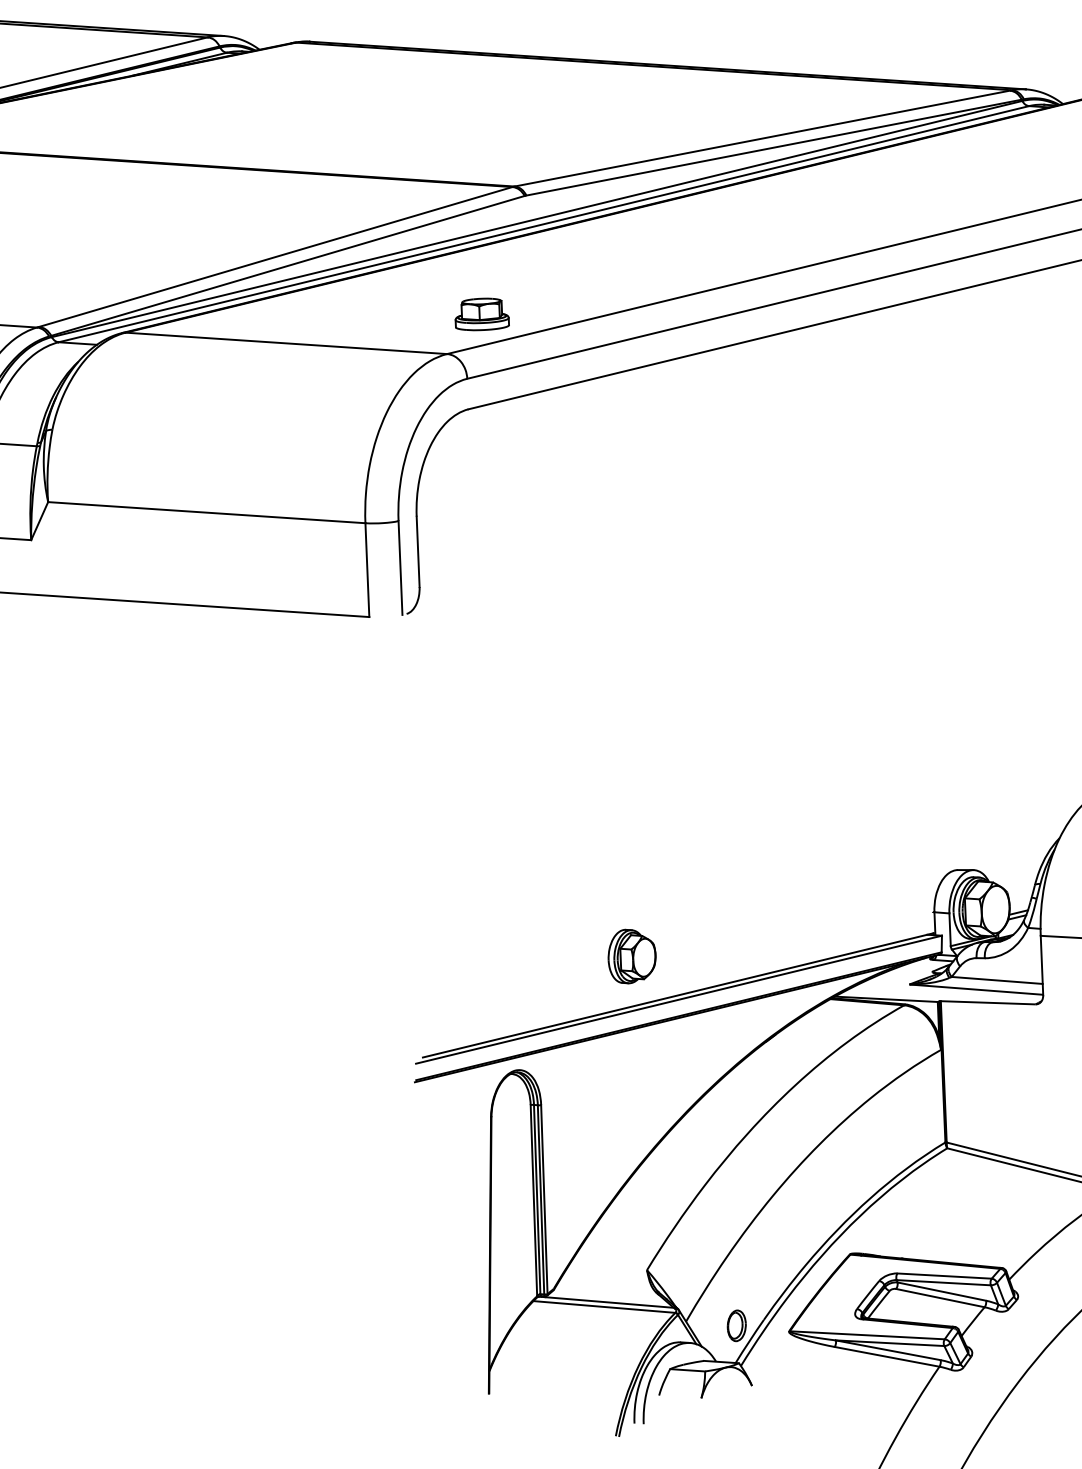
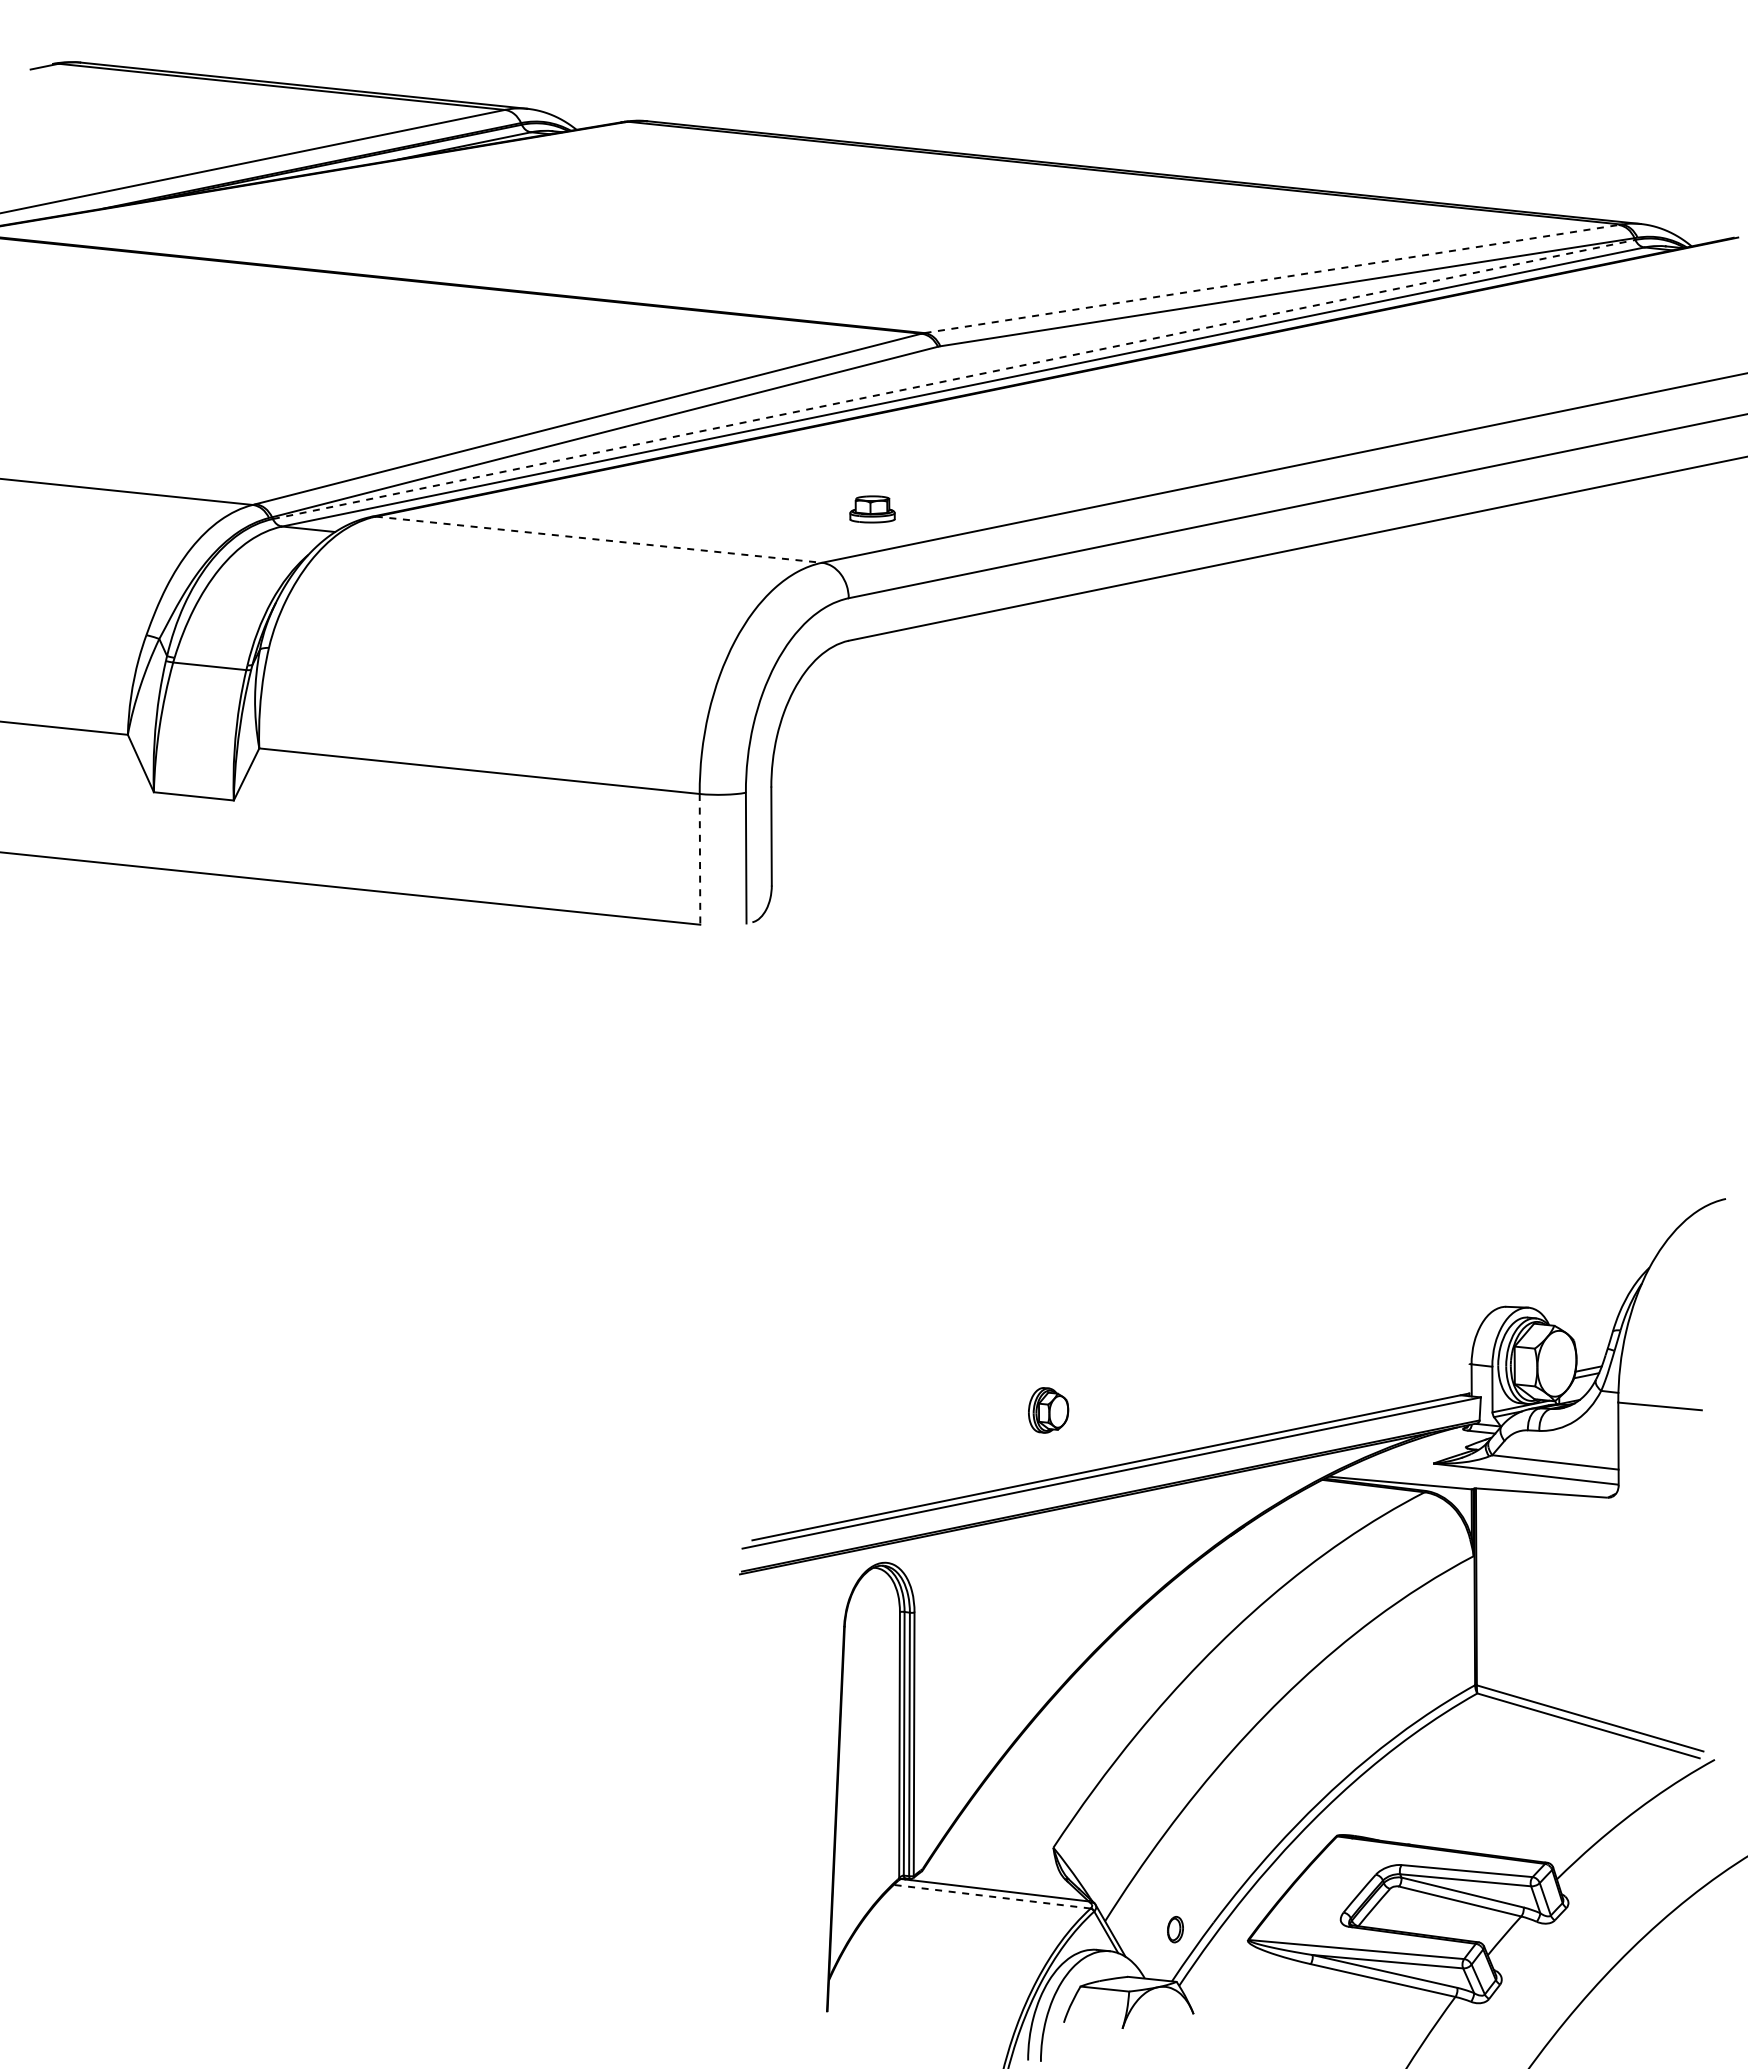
line: (762, 138) -> (1272, 278), solid -> dashed
line: (537, 219) -> (954, 379), solid -> dashed
part: (481, 314) -> (872, 509), size x0.6
line: (286, 343) -> (599, 539), solid -> dashed
line: (367, 570) -> (700, 859), solid -> dashed
part: (632, 956) -> (1048, 1410), size x0.6
line: (603, 1306) -> (991, 1896), solid -> dashed
part: (736, 1325) -> (1175, 1929), size x0.6

